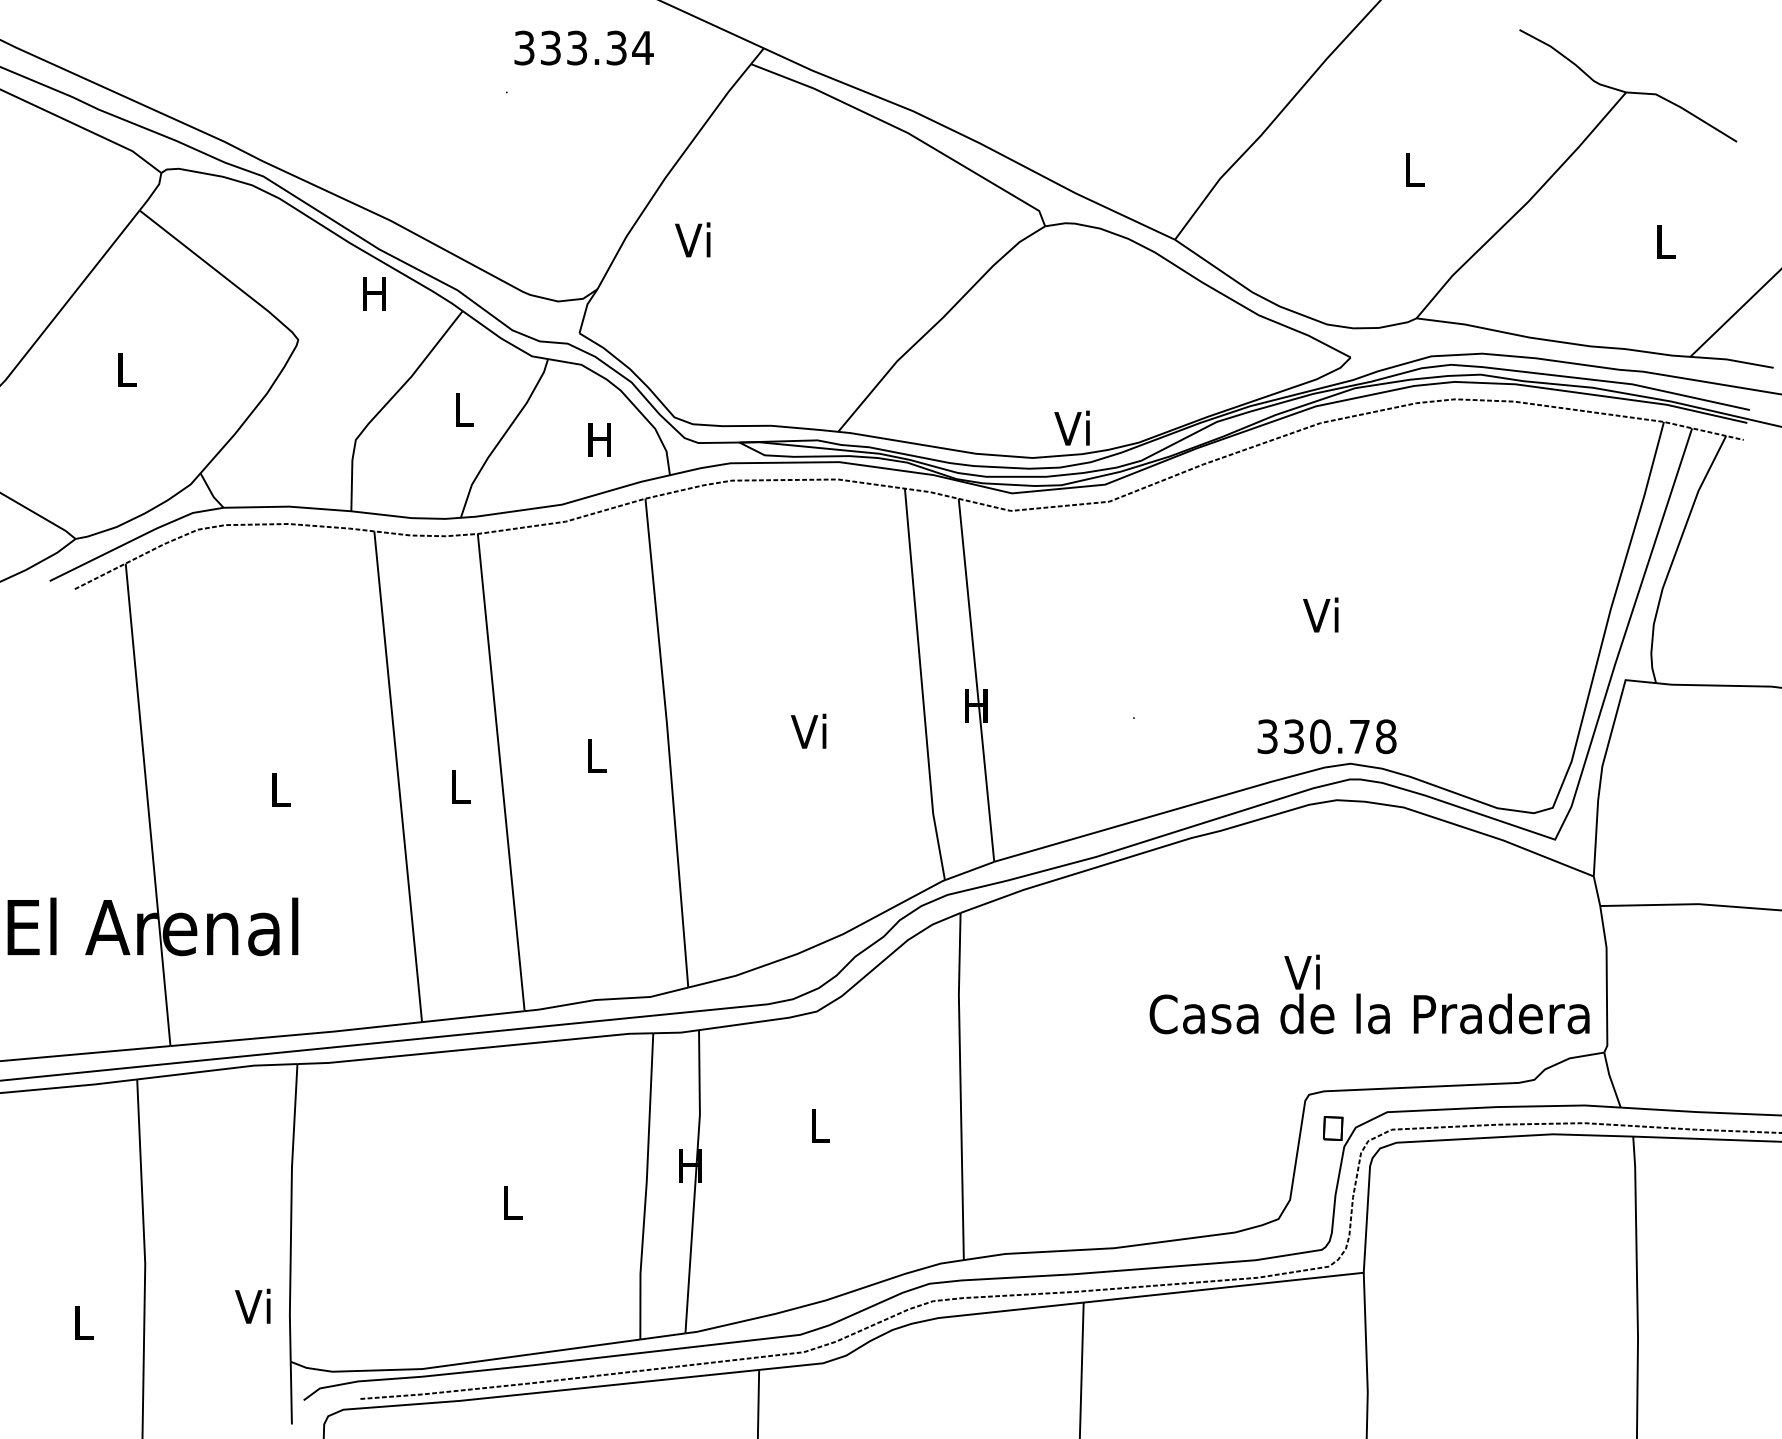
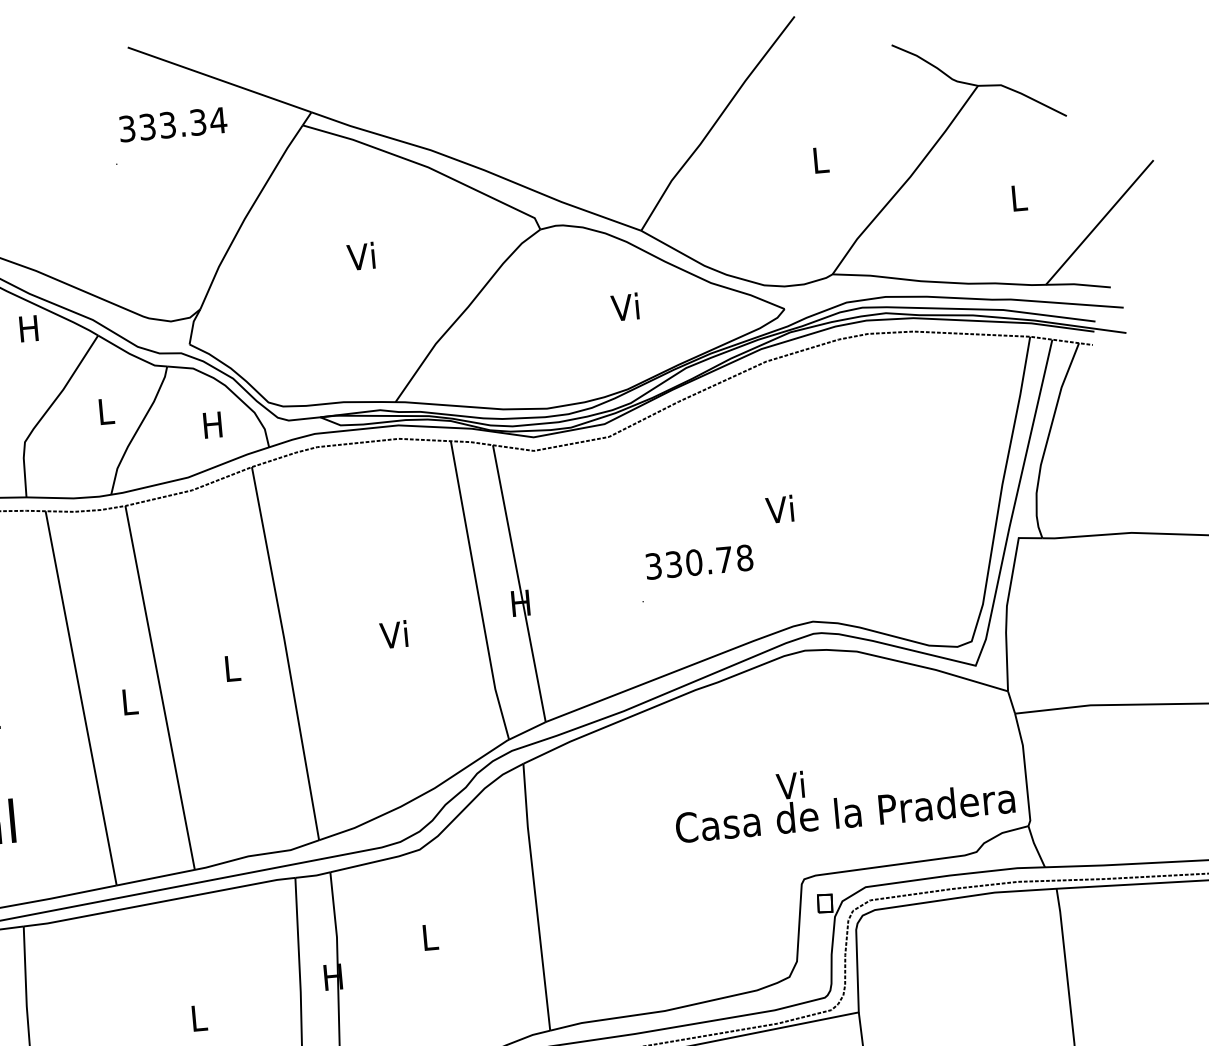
text: (692, 239) -> (360, 256), moved
text: (1071, 427) -> (624, 306), moved
text: (1326, 736) -> (698, 562), moved

